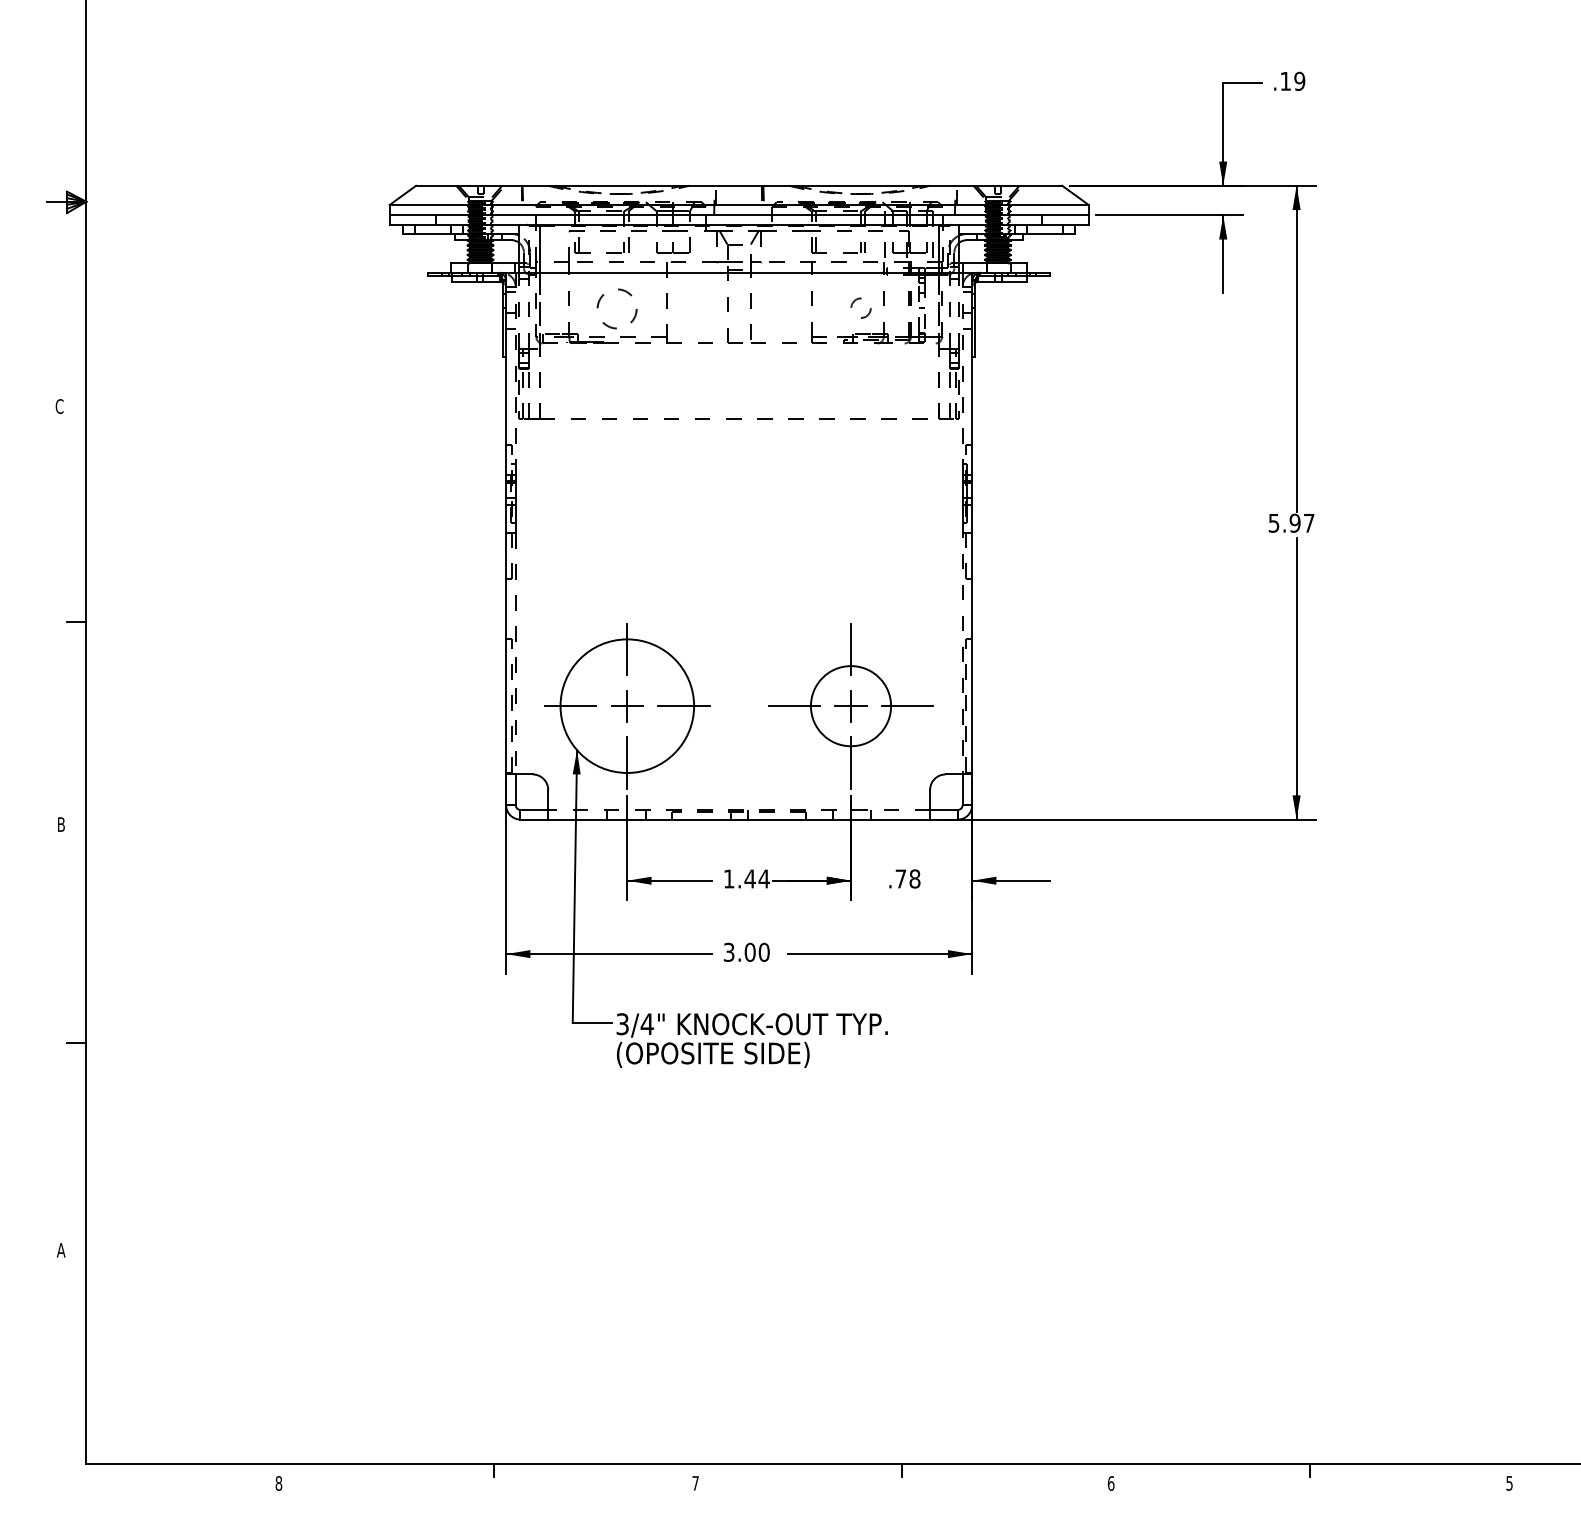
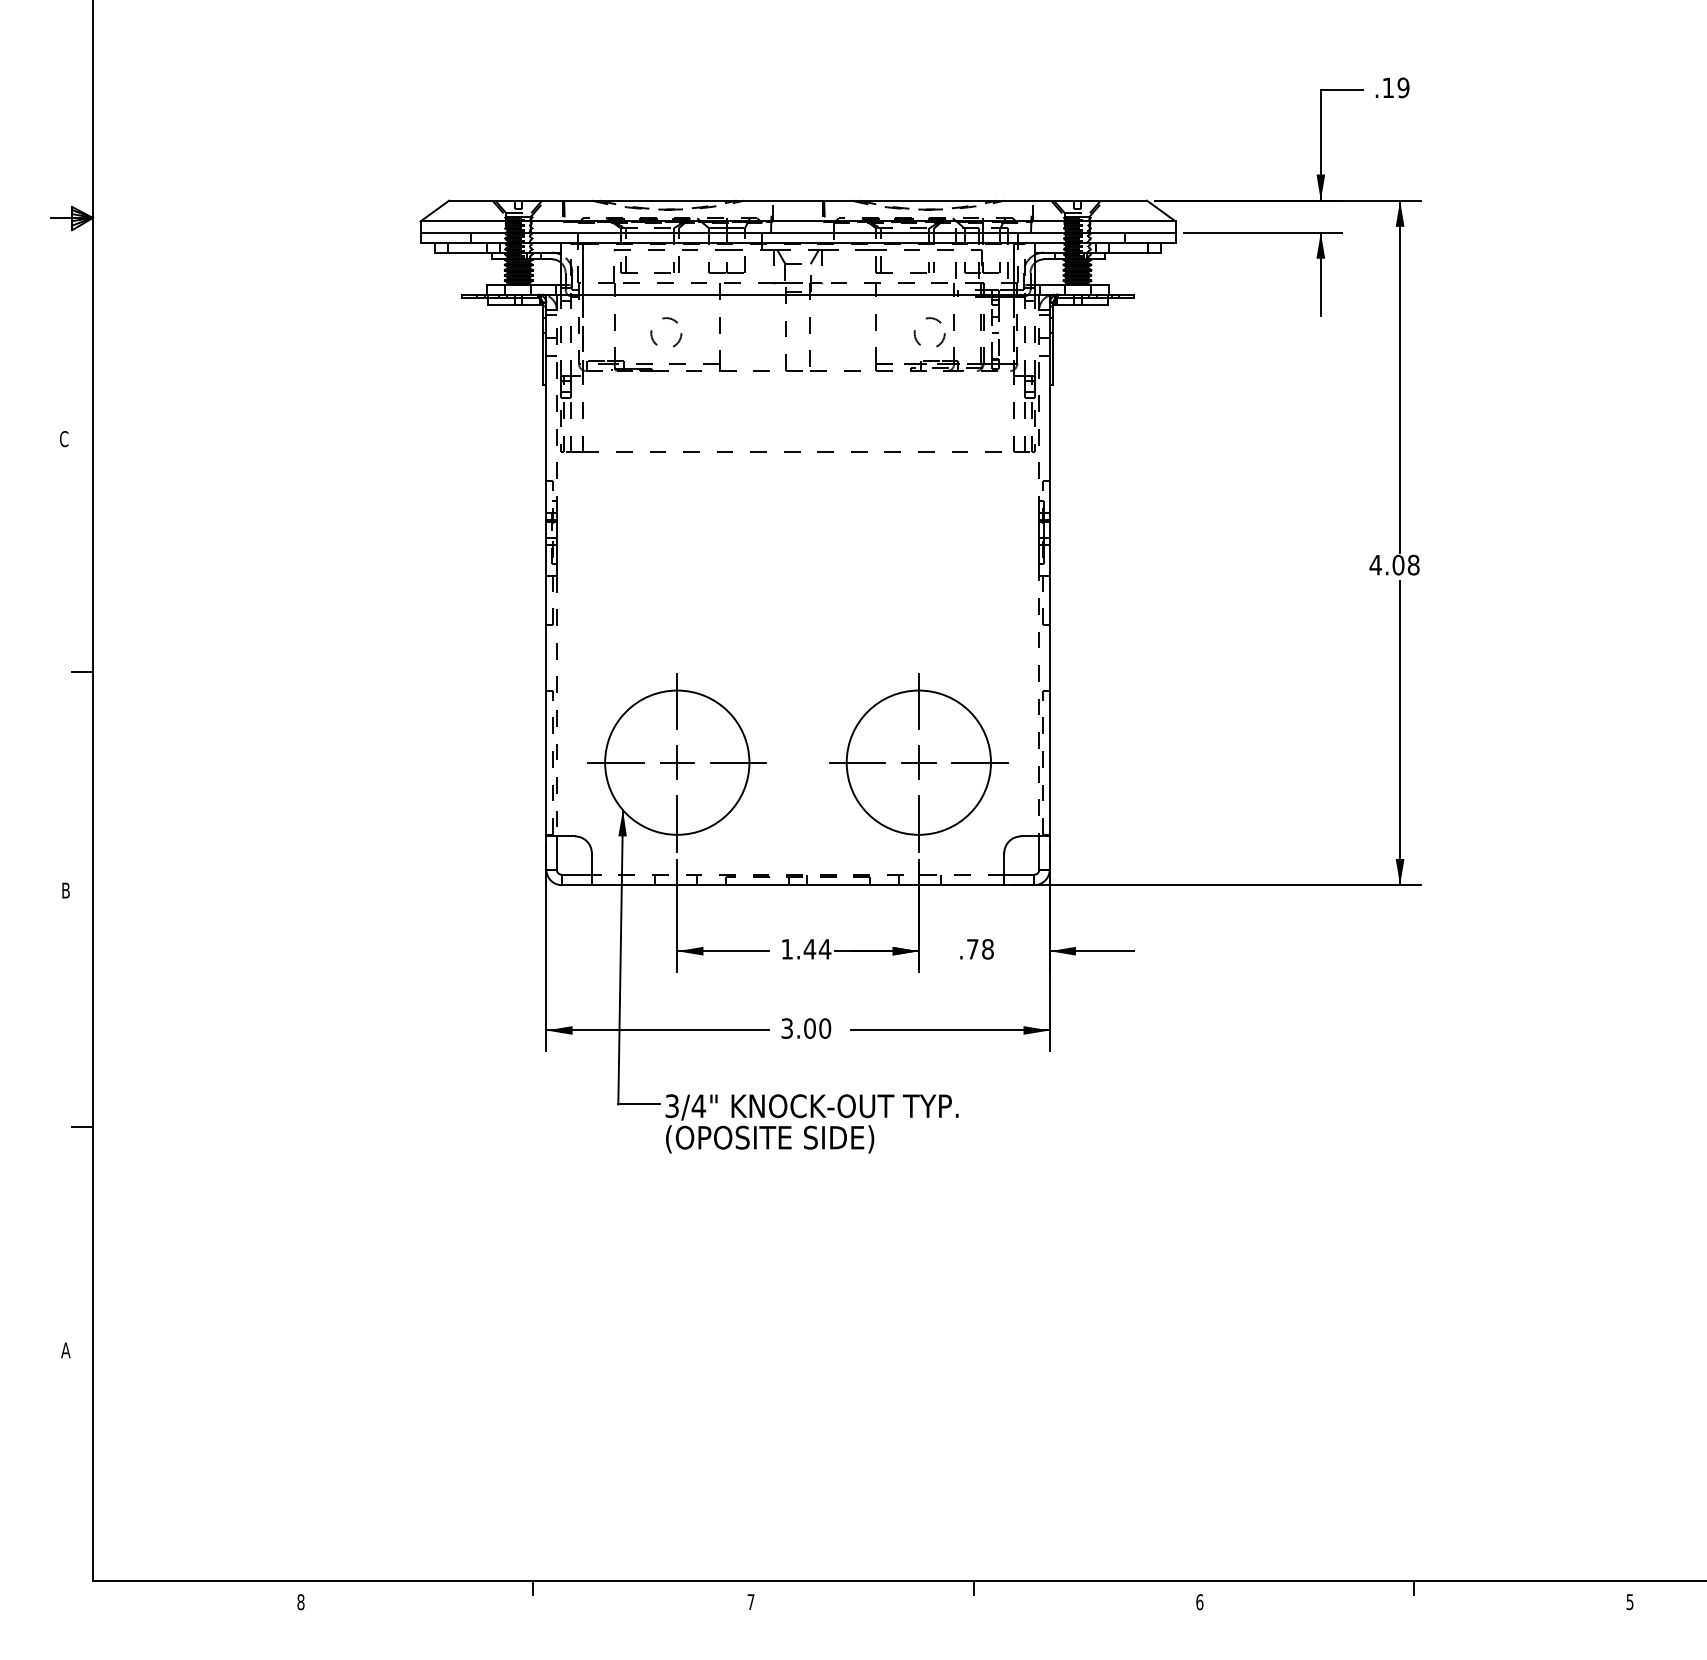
circle: (617, 307) -> (666, 332), size x0.71
circle: (860, 307) -> (929, 332), size x1.43
text: (1291, 522) -> (1394, 564), 5.97 -> 4.08
circle: (850, 705) -> (918, 761), size x1.67

